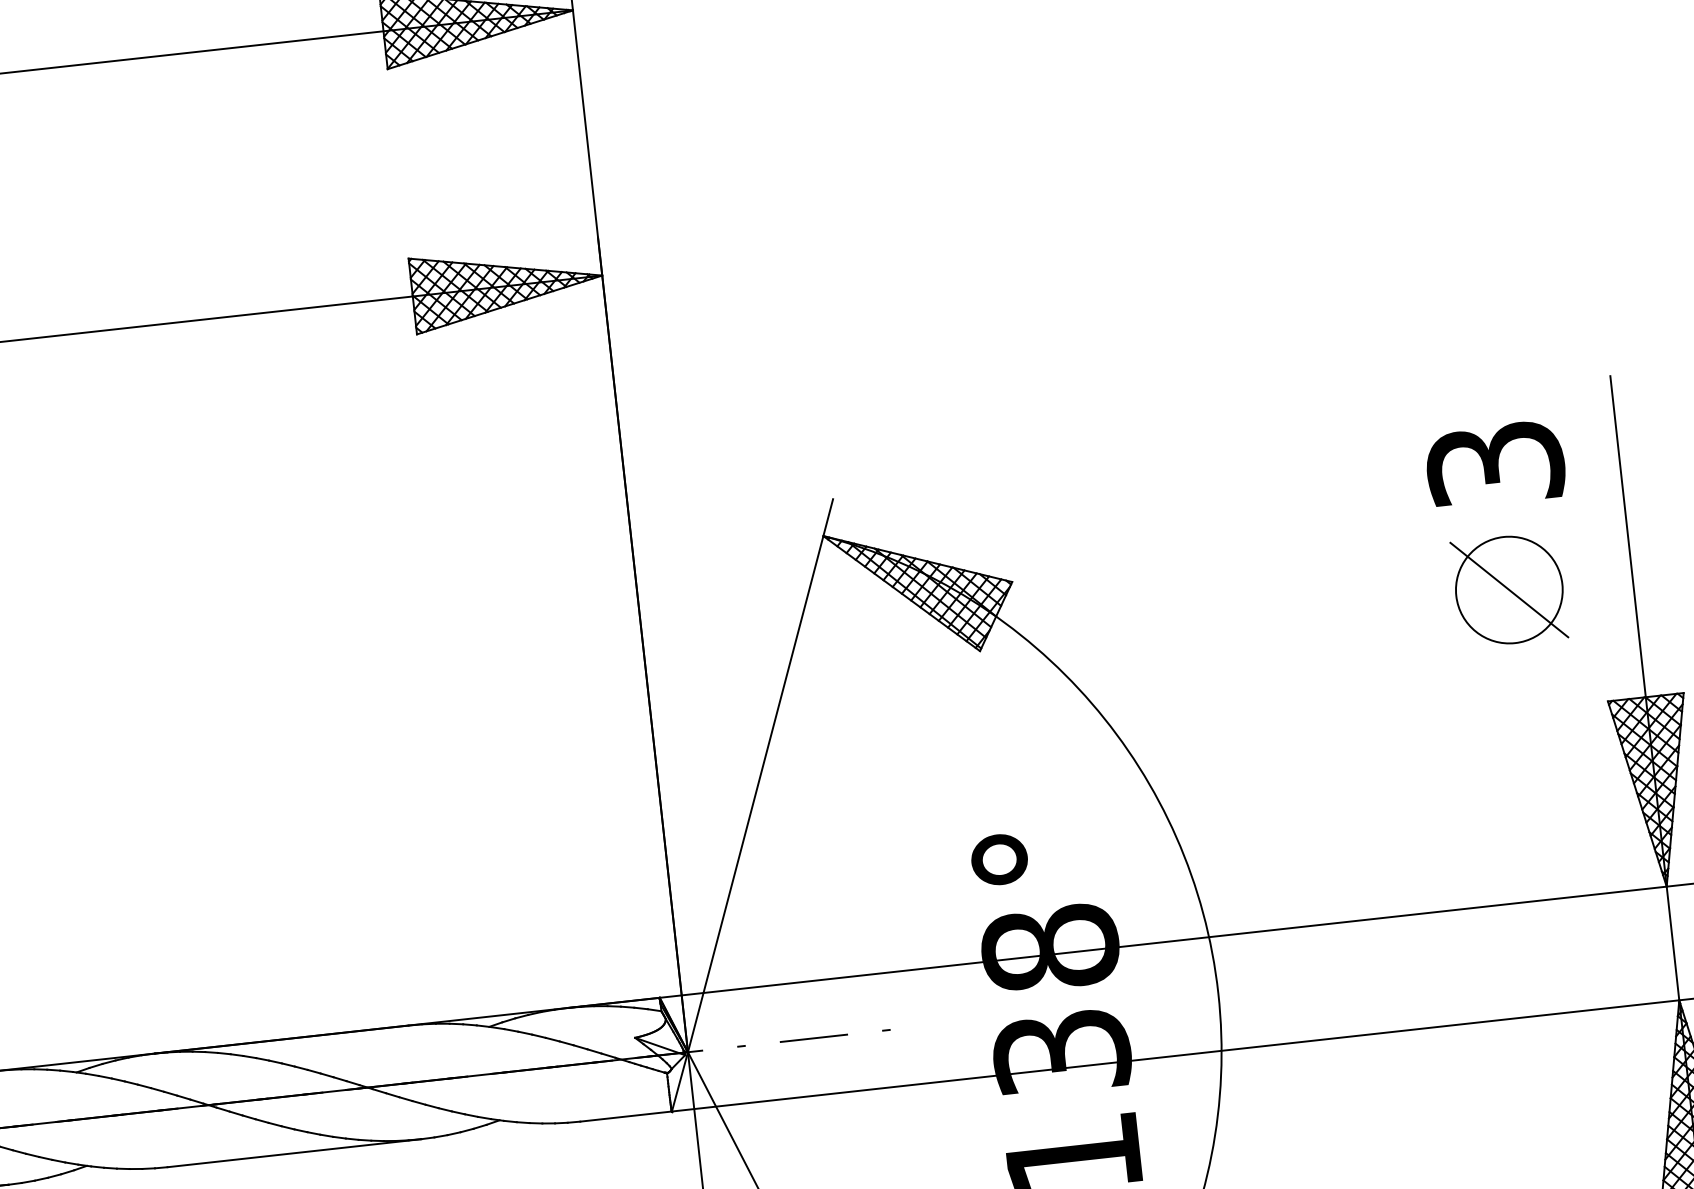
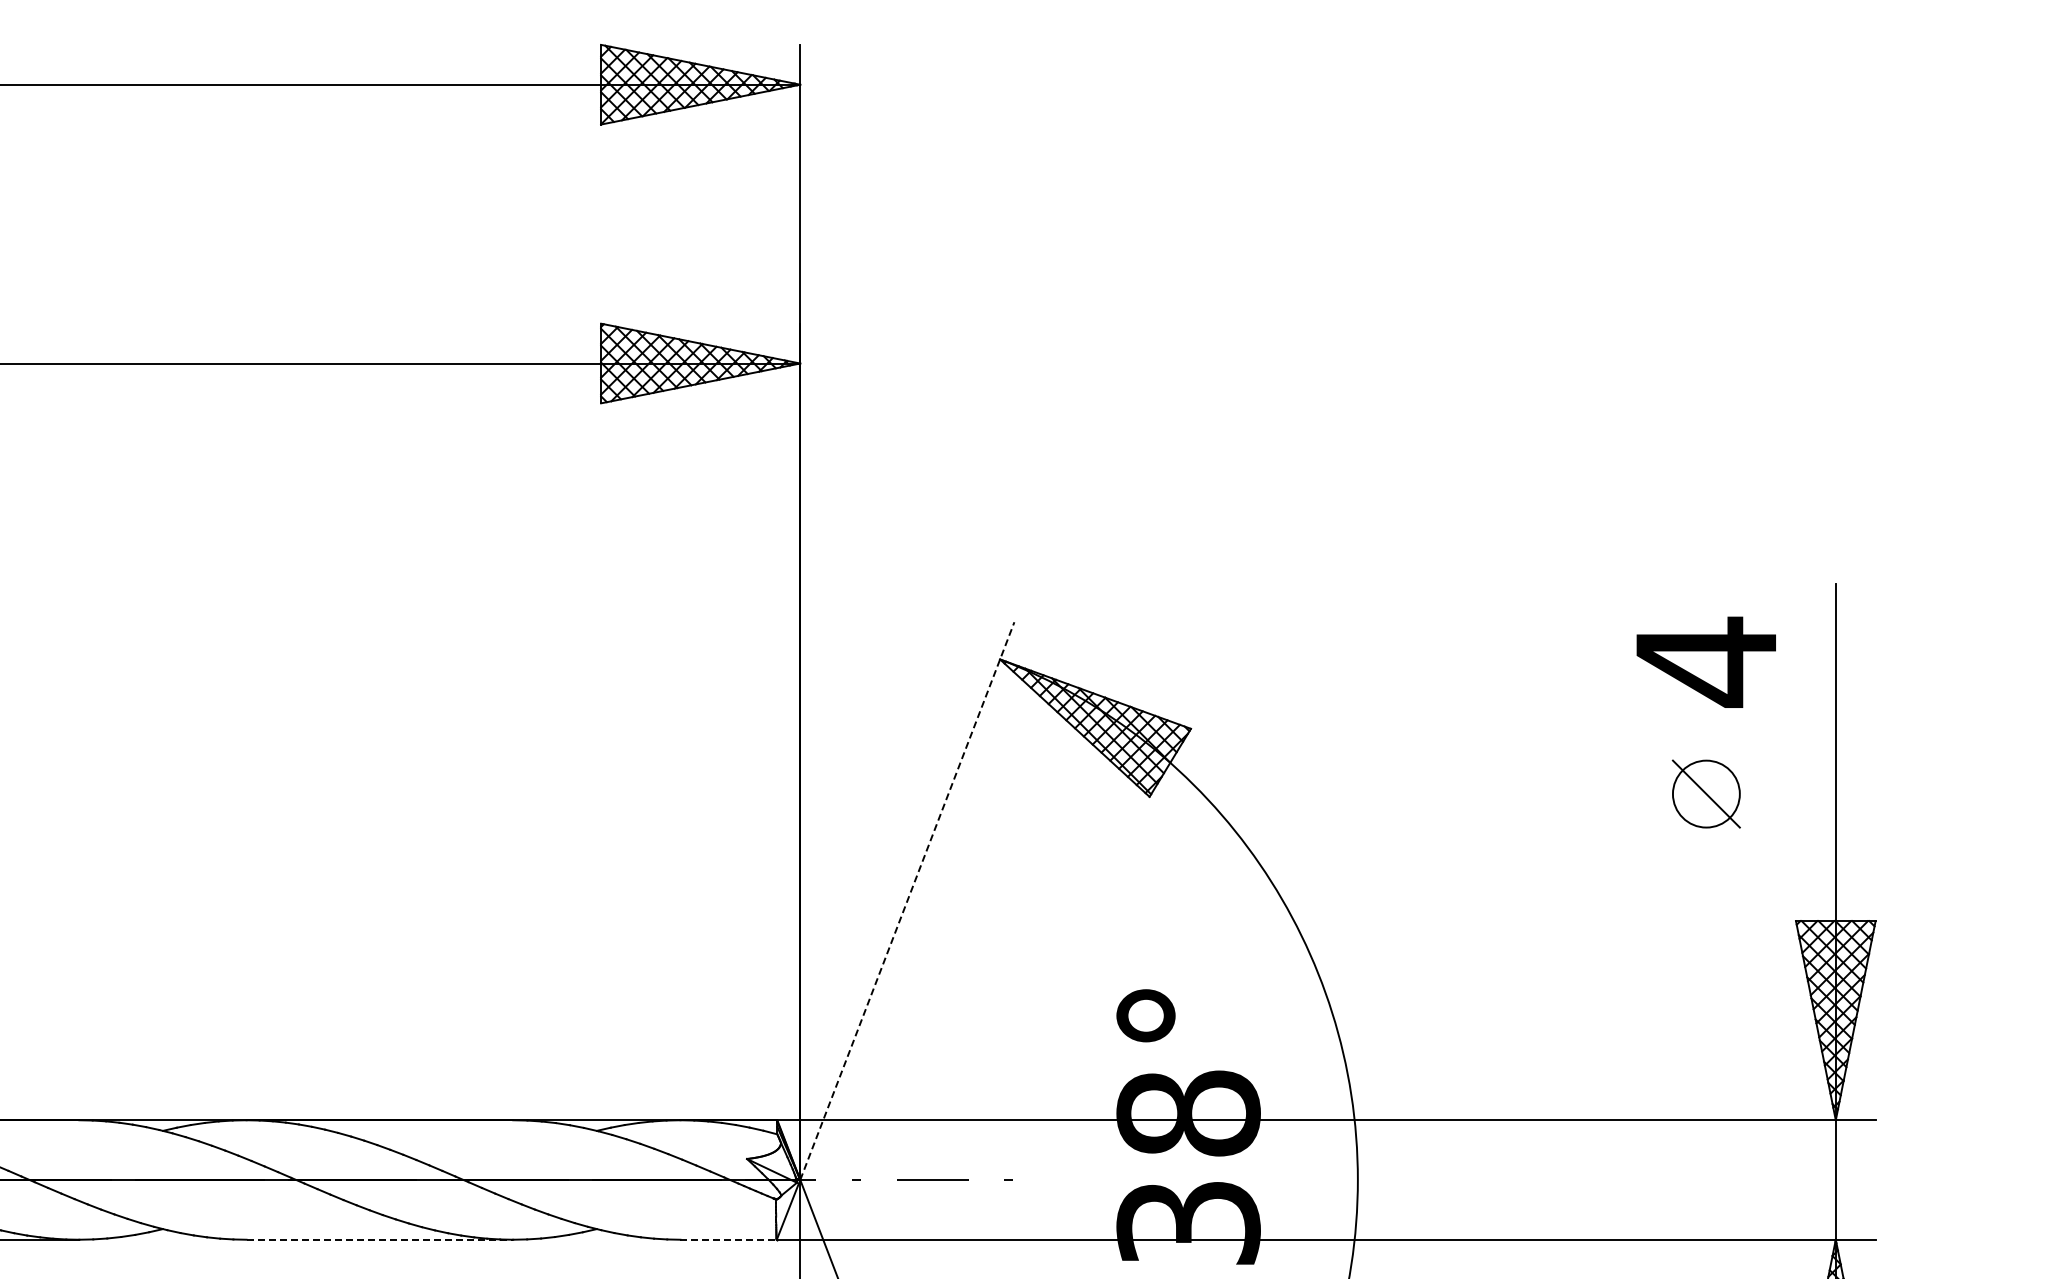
text: (1495, 463) -> (1706, 661), 3 -> 4
part: (1509, 589) -> (1706, 793), size x0.6
line: (760, 776) -> (907, 901), solid -> dashed
line: (626, 1116) -> (729, 1239), solid -> dashed
line: (294, 1152) -> (380, 1239), solid -> dashed

